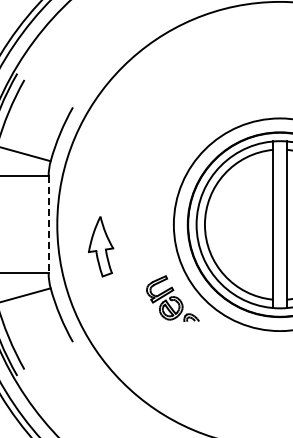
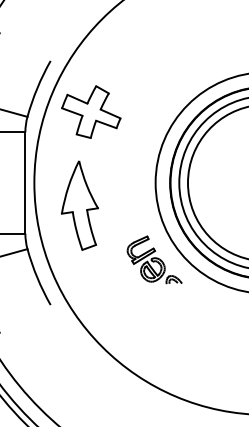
part: (112, 156) -> (91, 111), added
line: (48, 224) -> (25, 182), dashed -> solid
part: (100, 246) -> (79, 205), size x1.43

